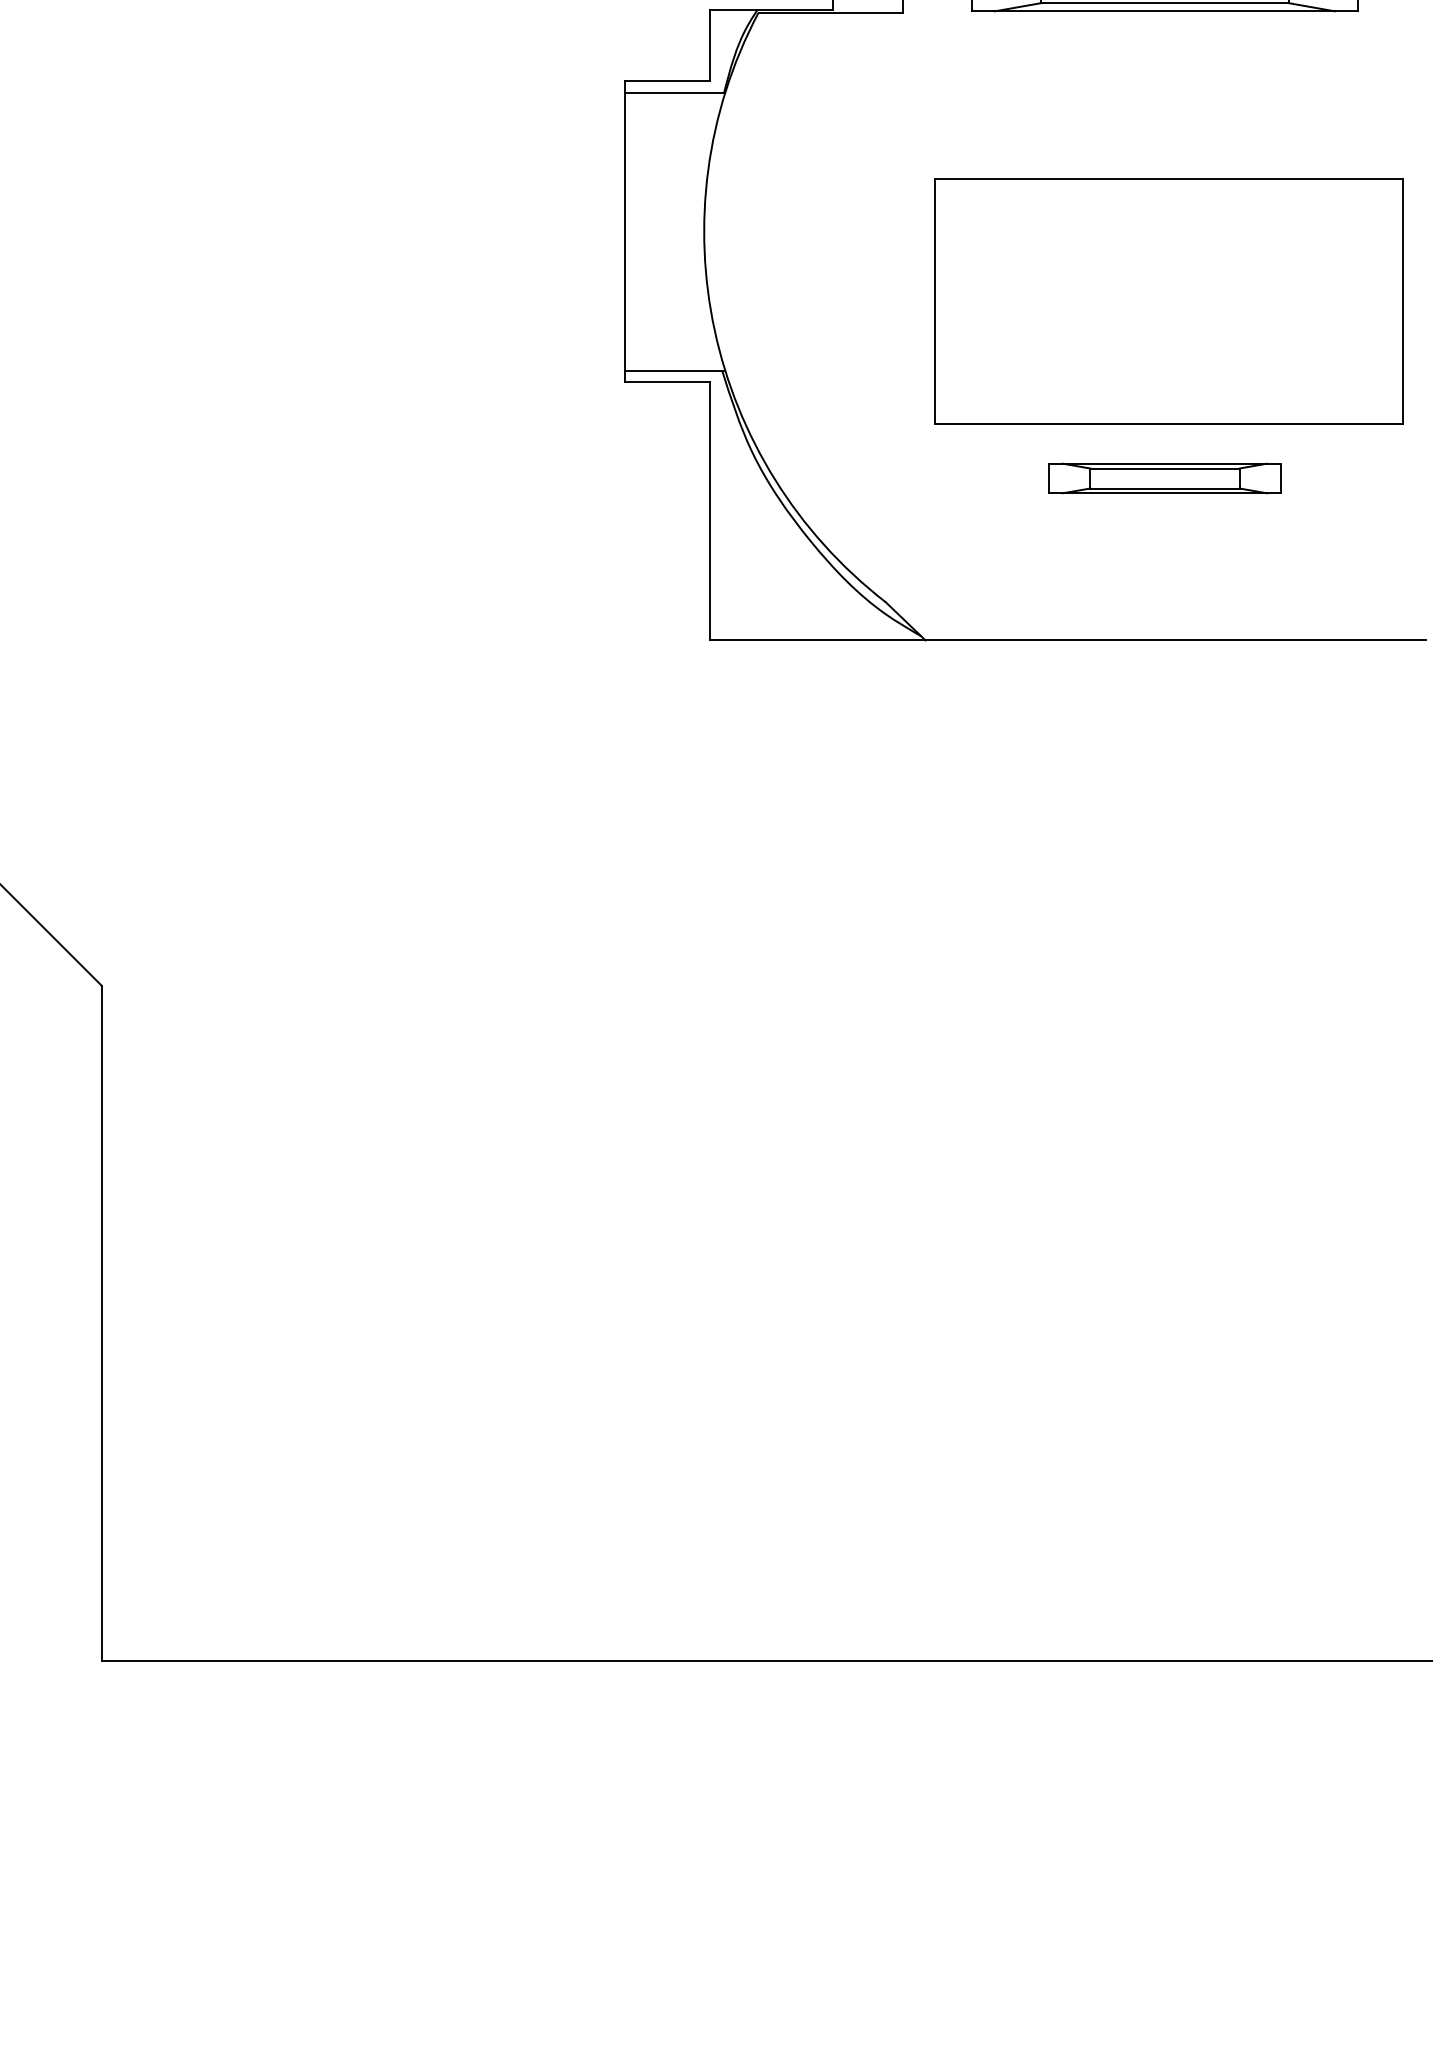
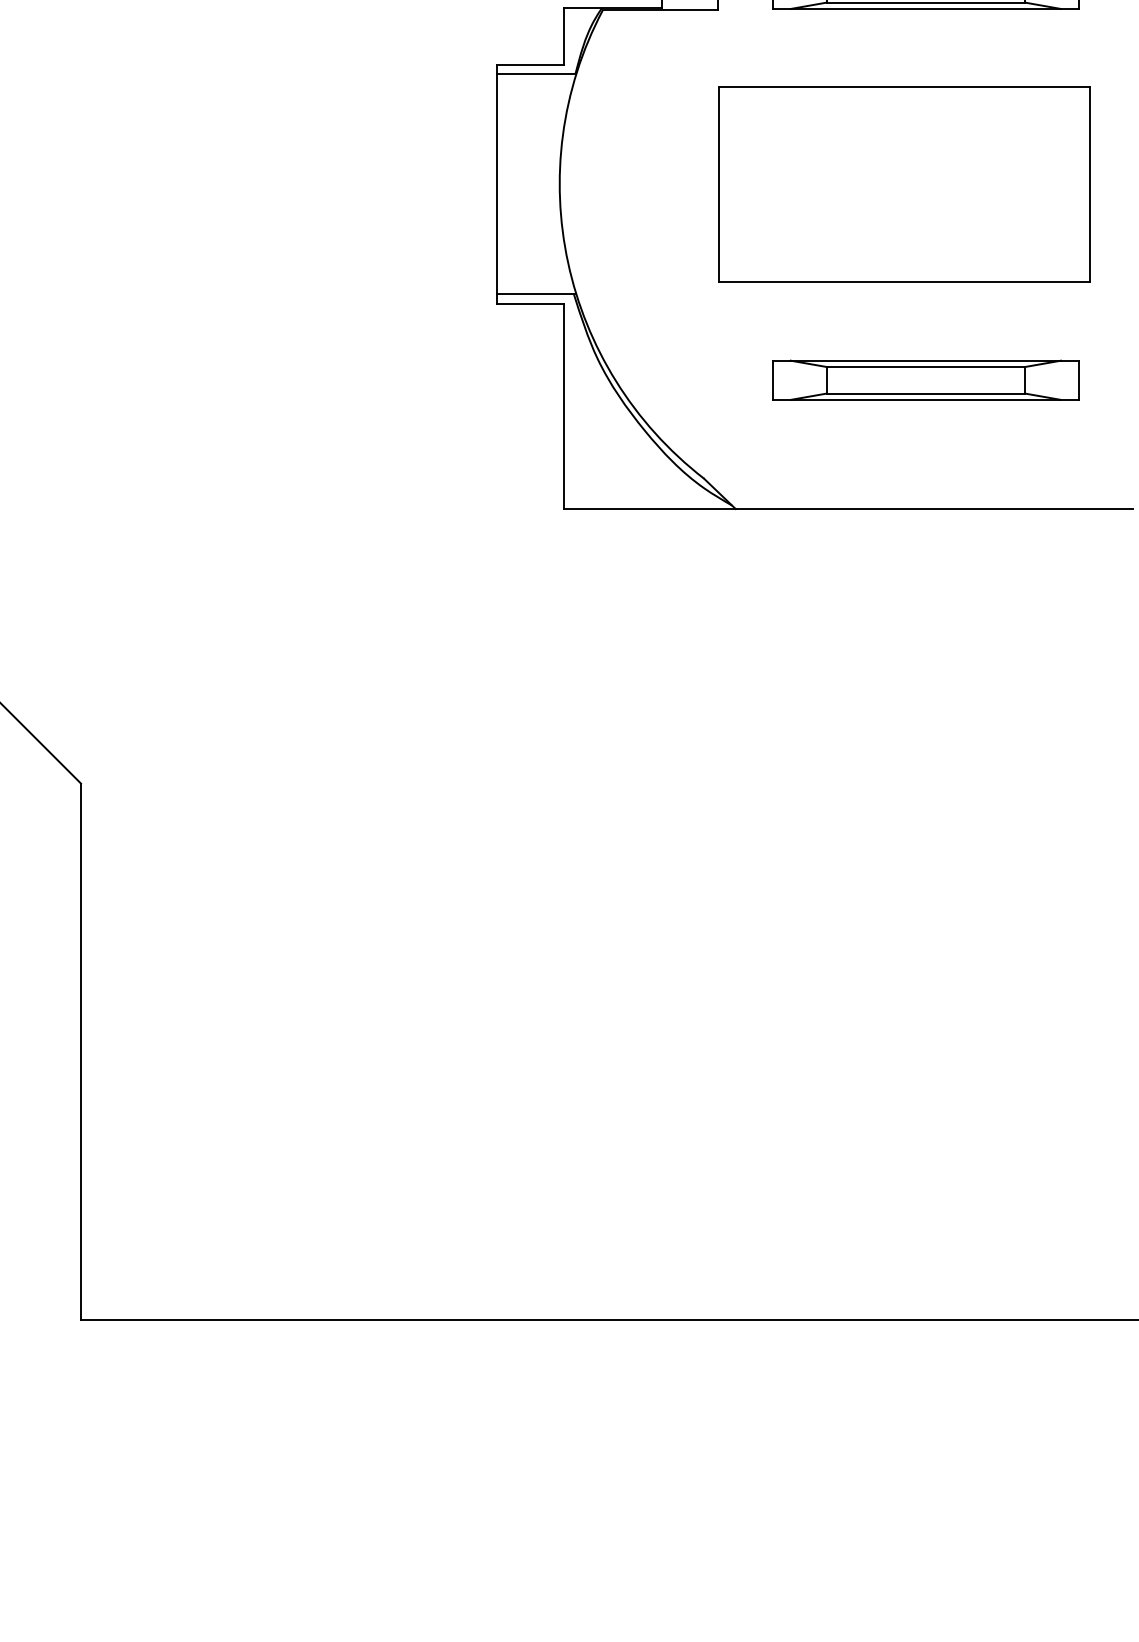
part: (1168, 301) -> (904, 183), moved
part: (1164, 478) -> (925, 380), size x1.67

